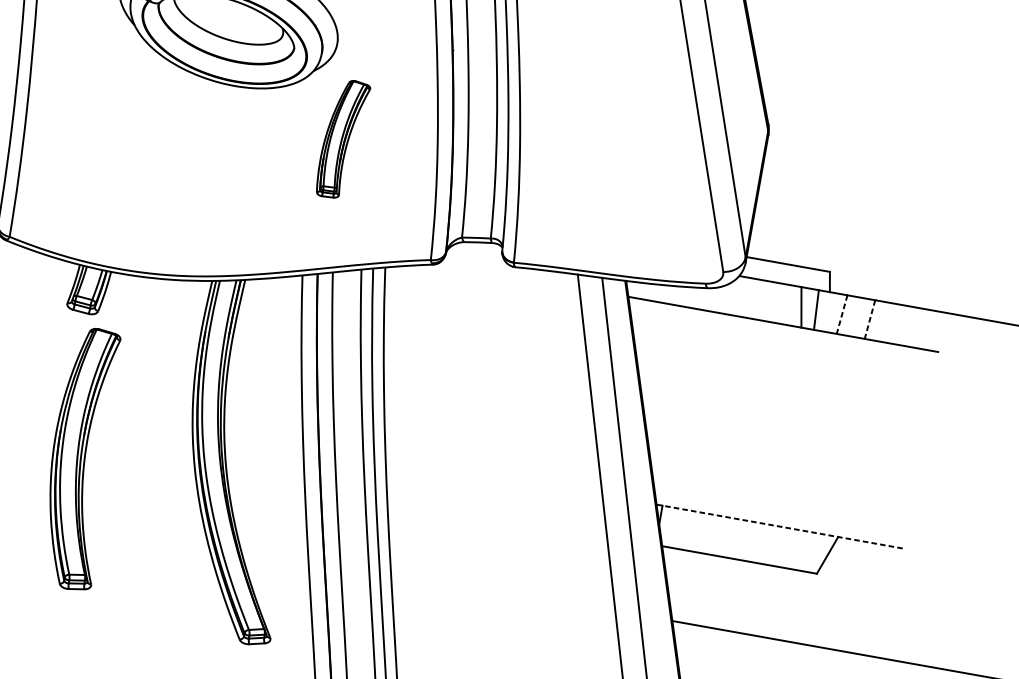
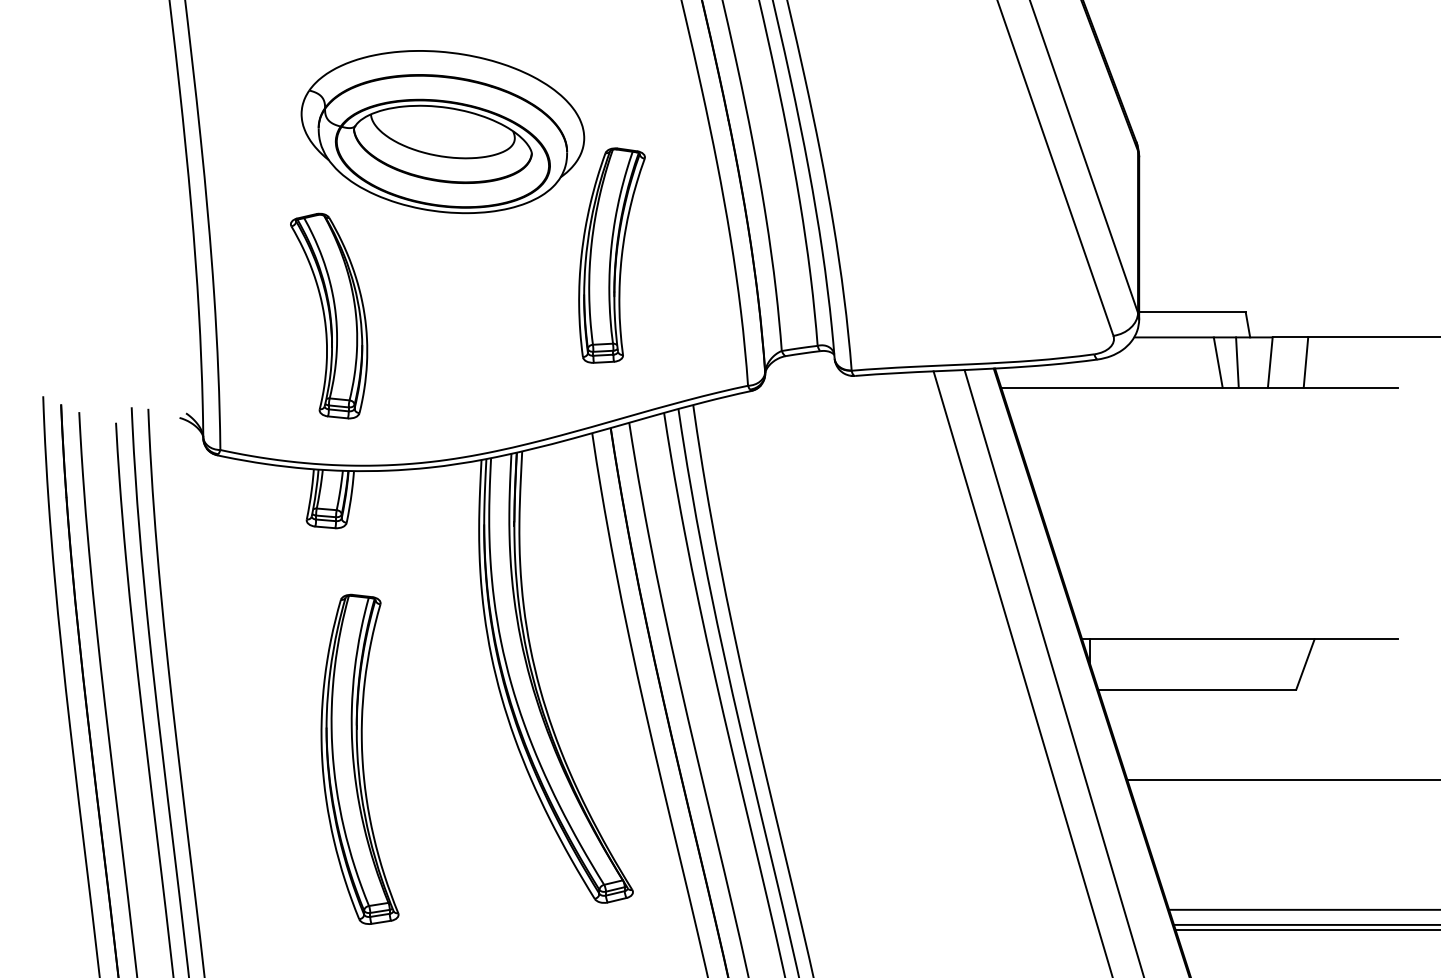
part: (342, 139) -> (611, 255), size x1.43
part: (113, 146) -> (329, 315), added
line: (842, 315) -> (1270, 363), dashed -> solid
line: (869, 320) -> (1305, 363), dashed -> solid
part: (82, 458) -> (359, 758), moved
line: (779, 526) -> (1239, 639), dashed -> solid

